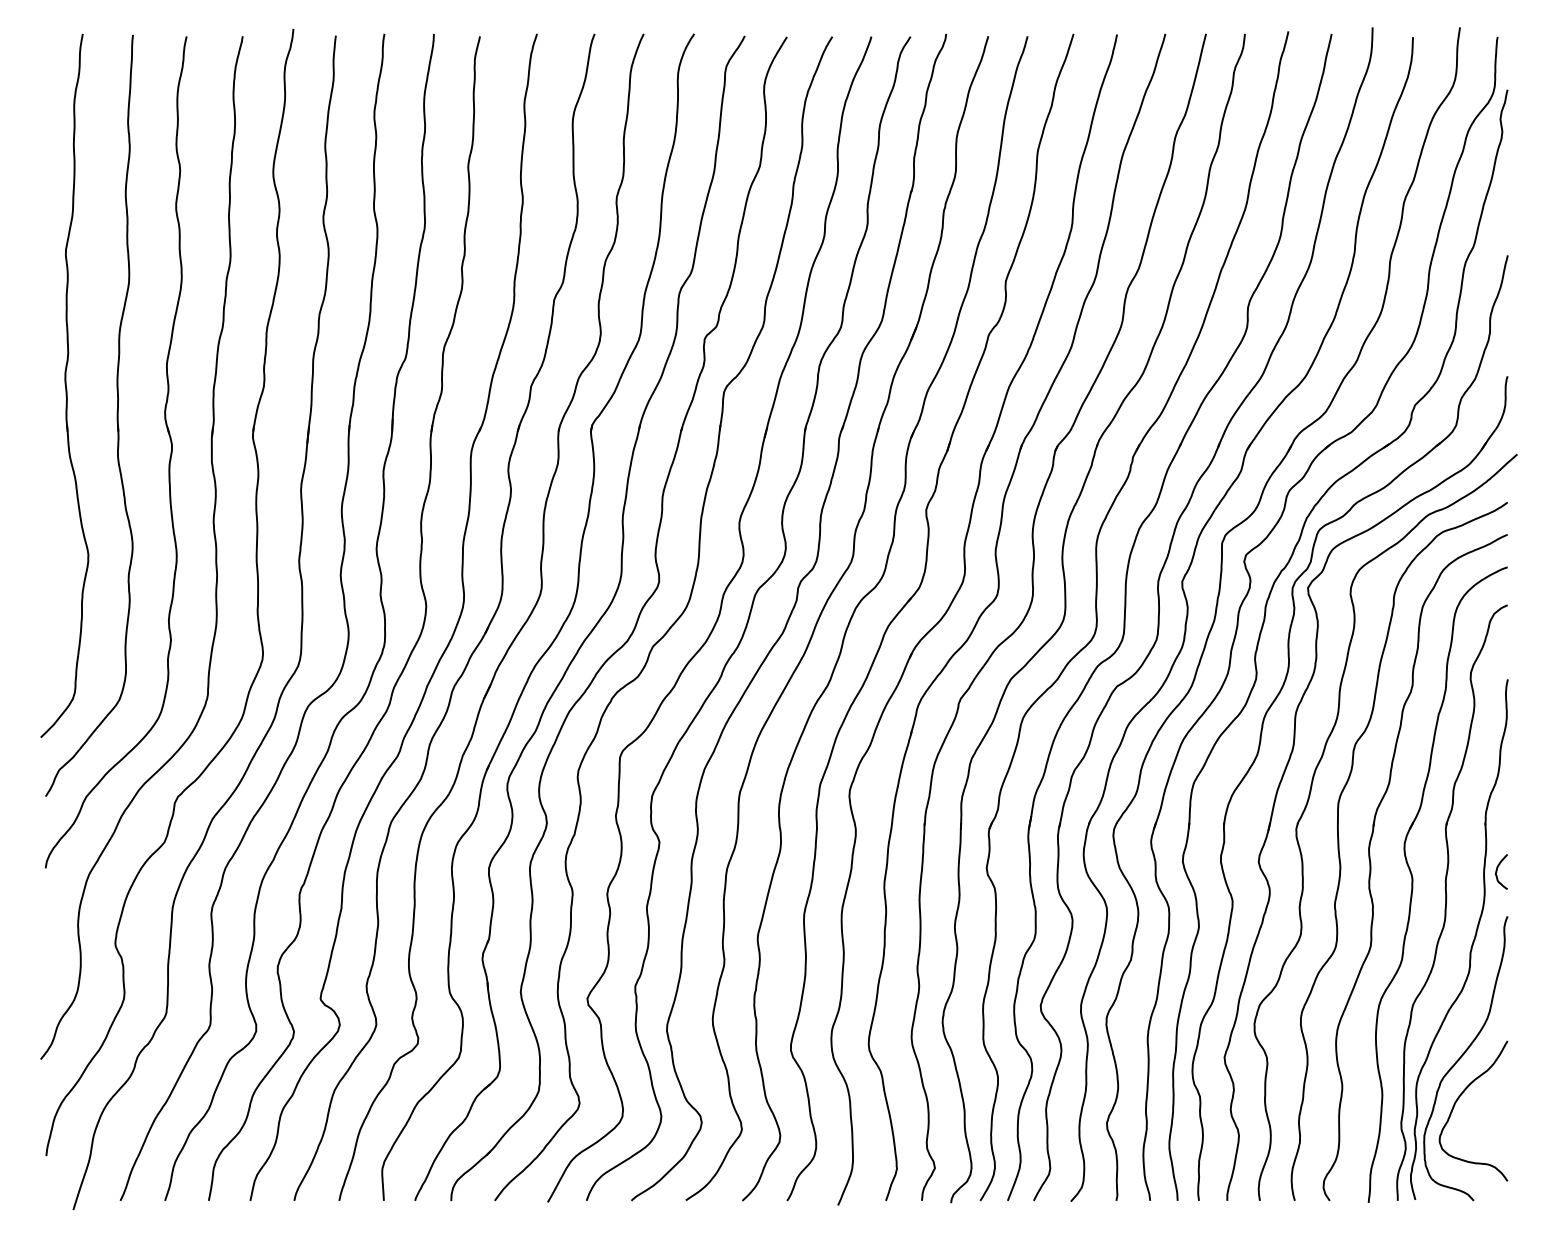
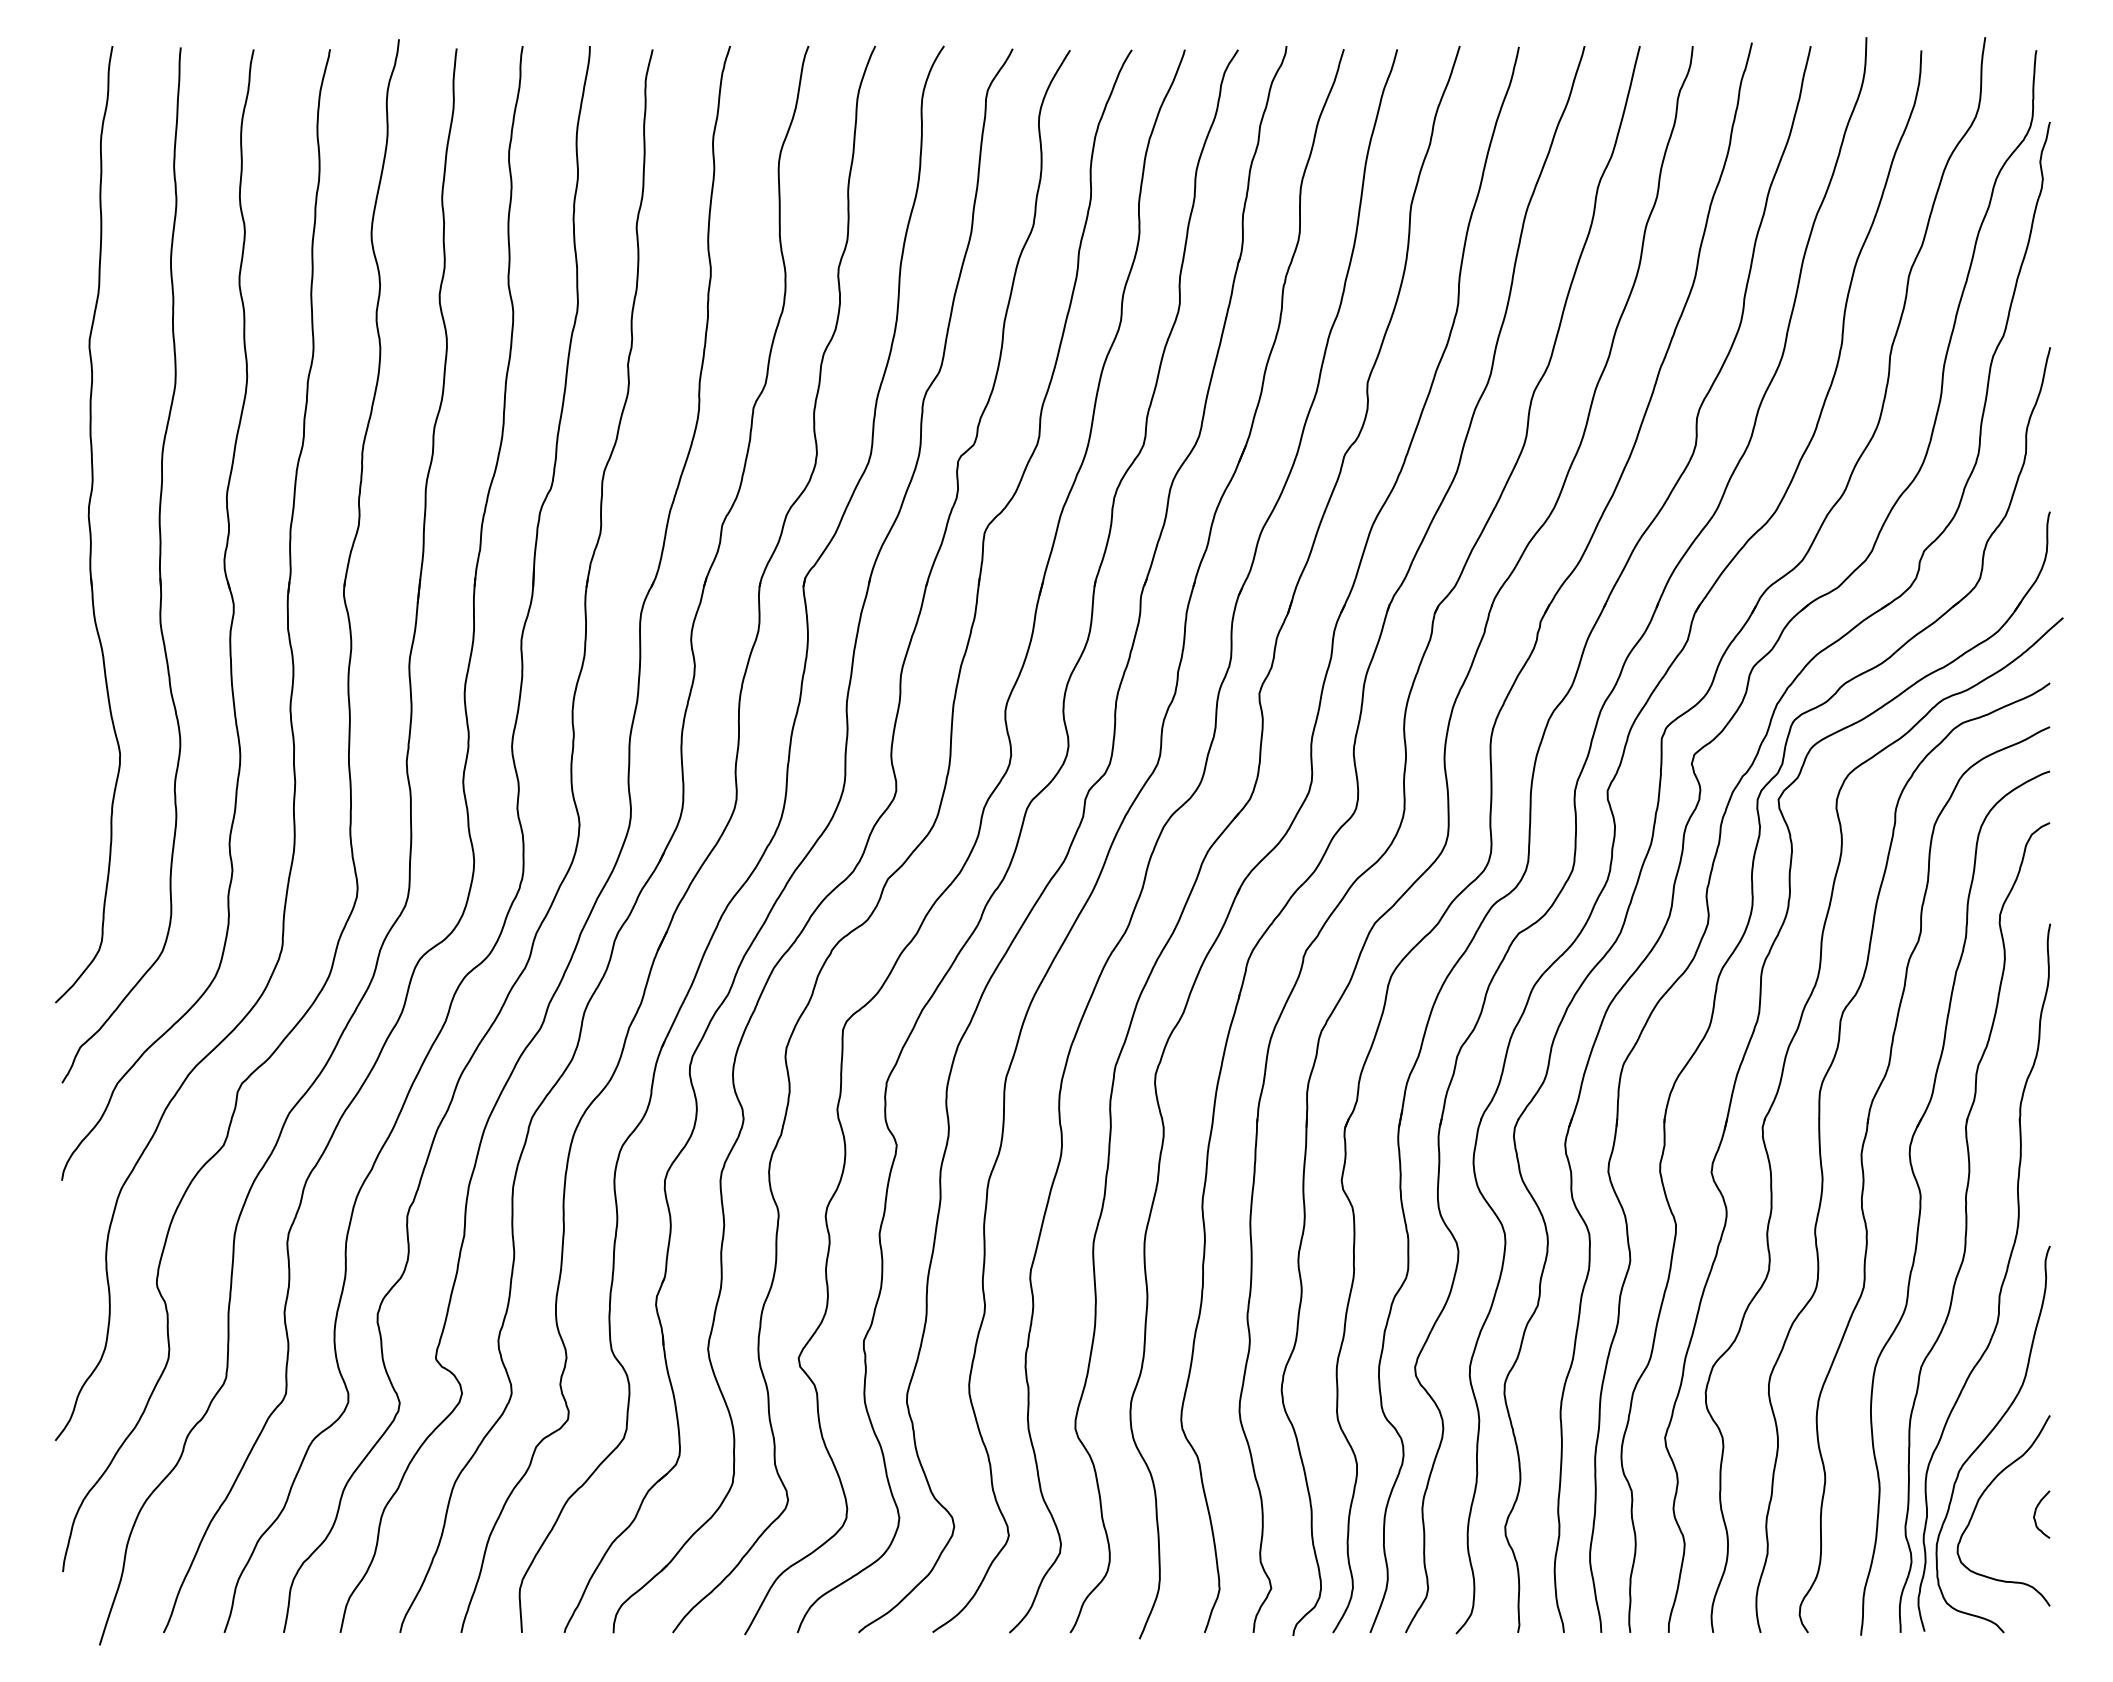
curve: (1497, 869) -> (2036, 1511), moved

